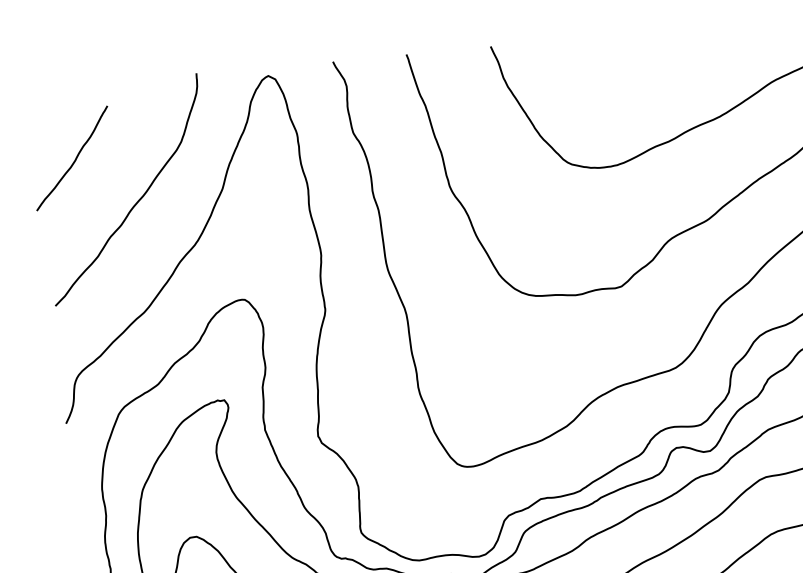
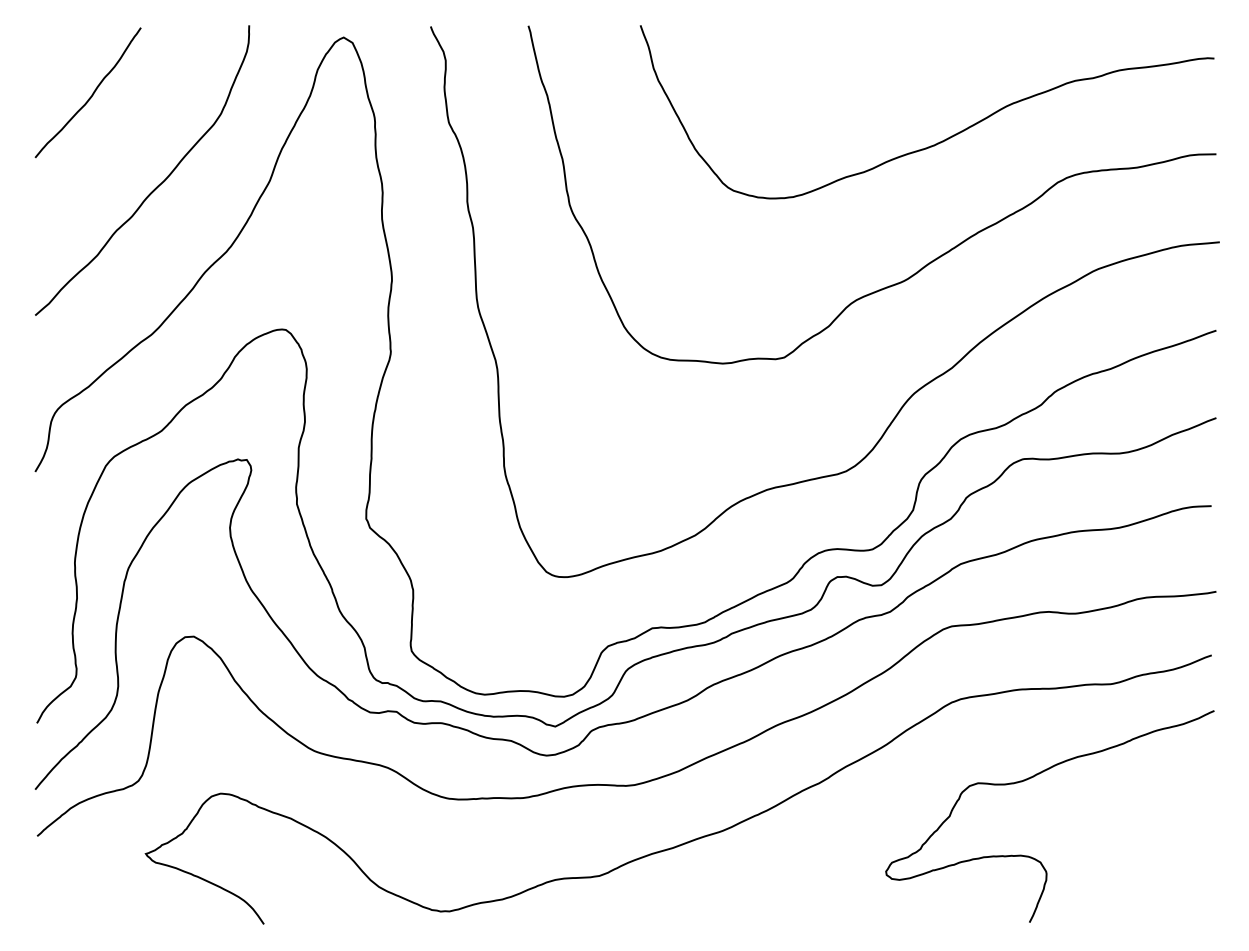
curve: (74, 159) -> (91, 94), moved

